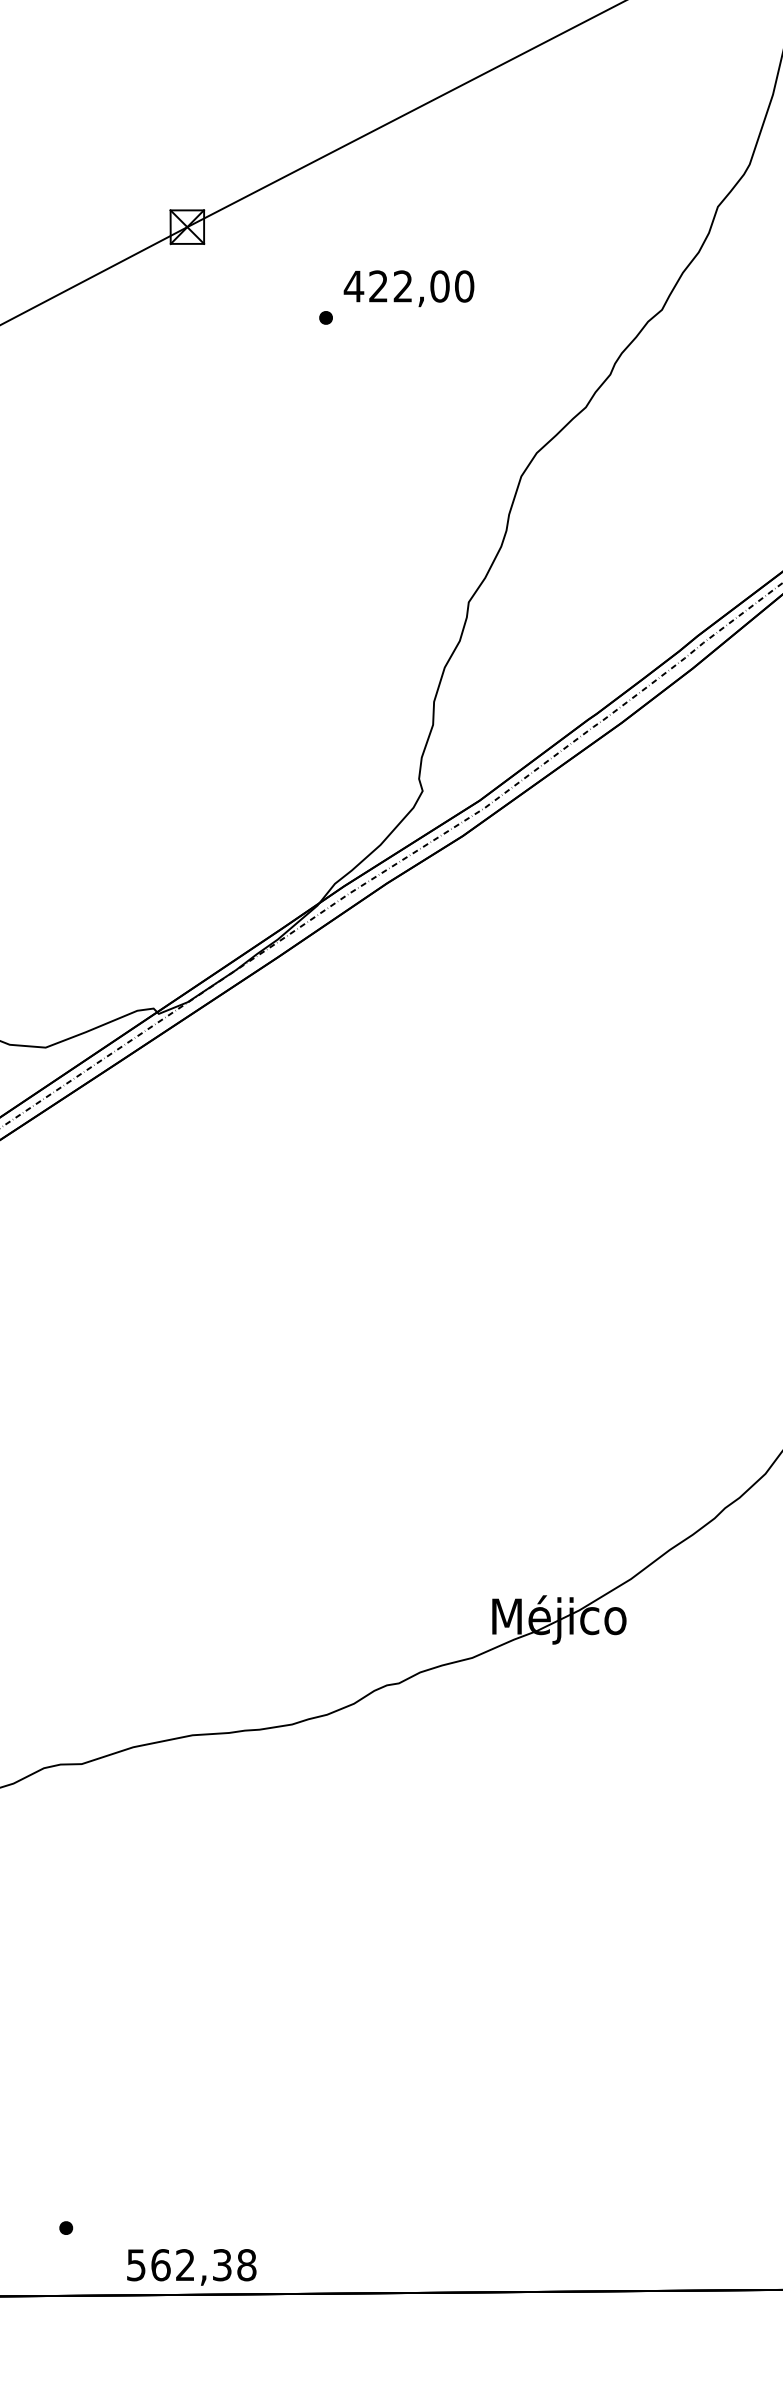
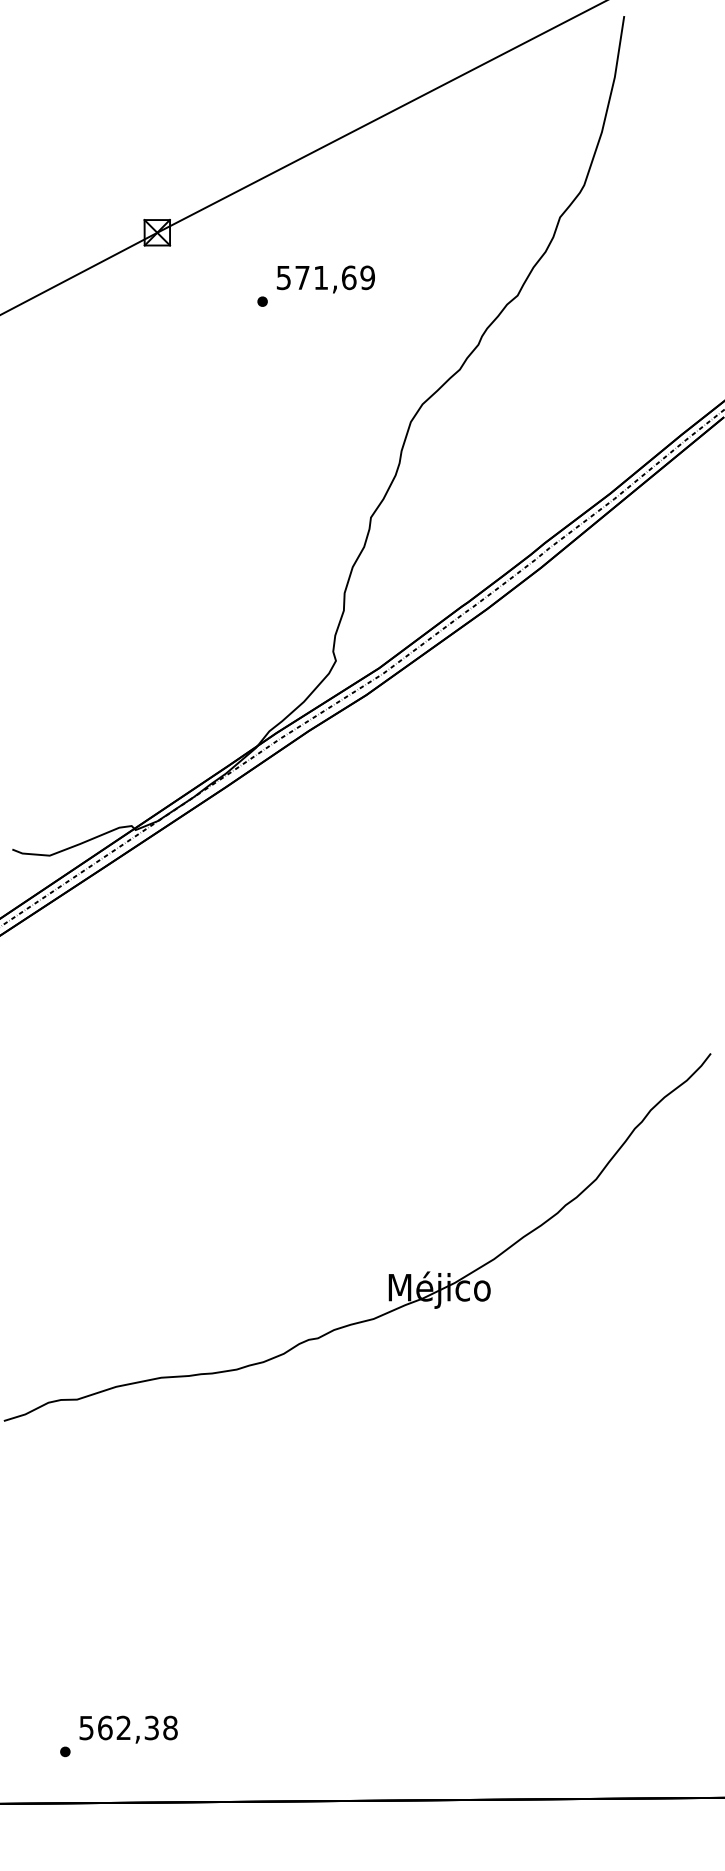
text: (408, 286) -> (325, 277), 422,00 -> 571,69
text: (191, 2267) -> (128, 1729), moved

